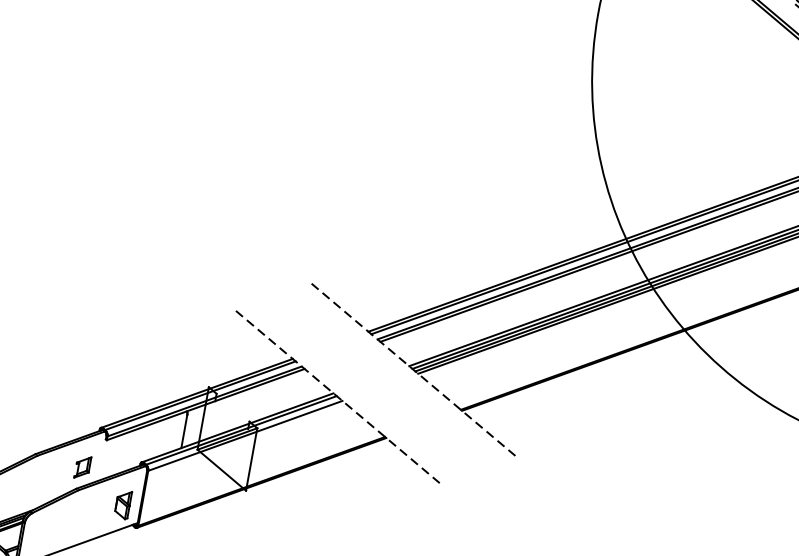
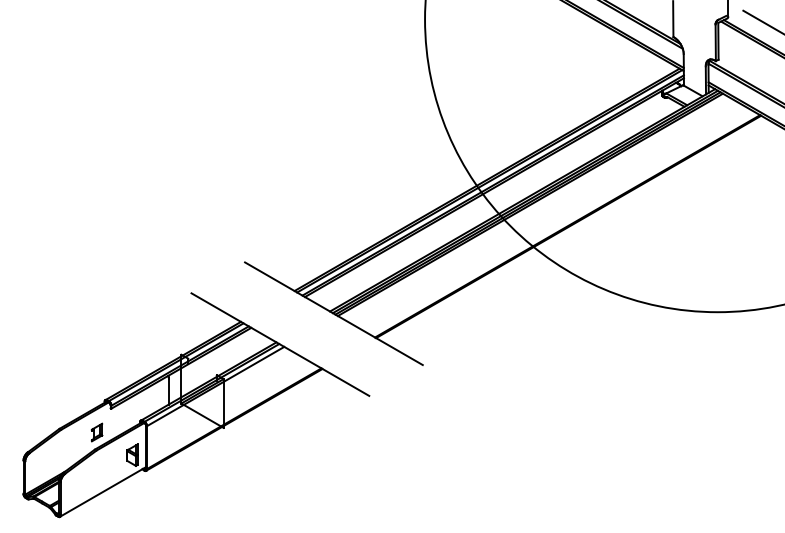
line: (413, 369) -> (333, 313), dashed -> solid
line: (338, 396) -> (280, 344), dashed -> solid

